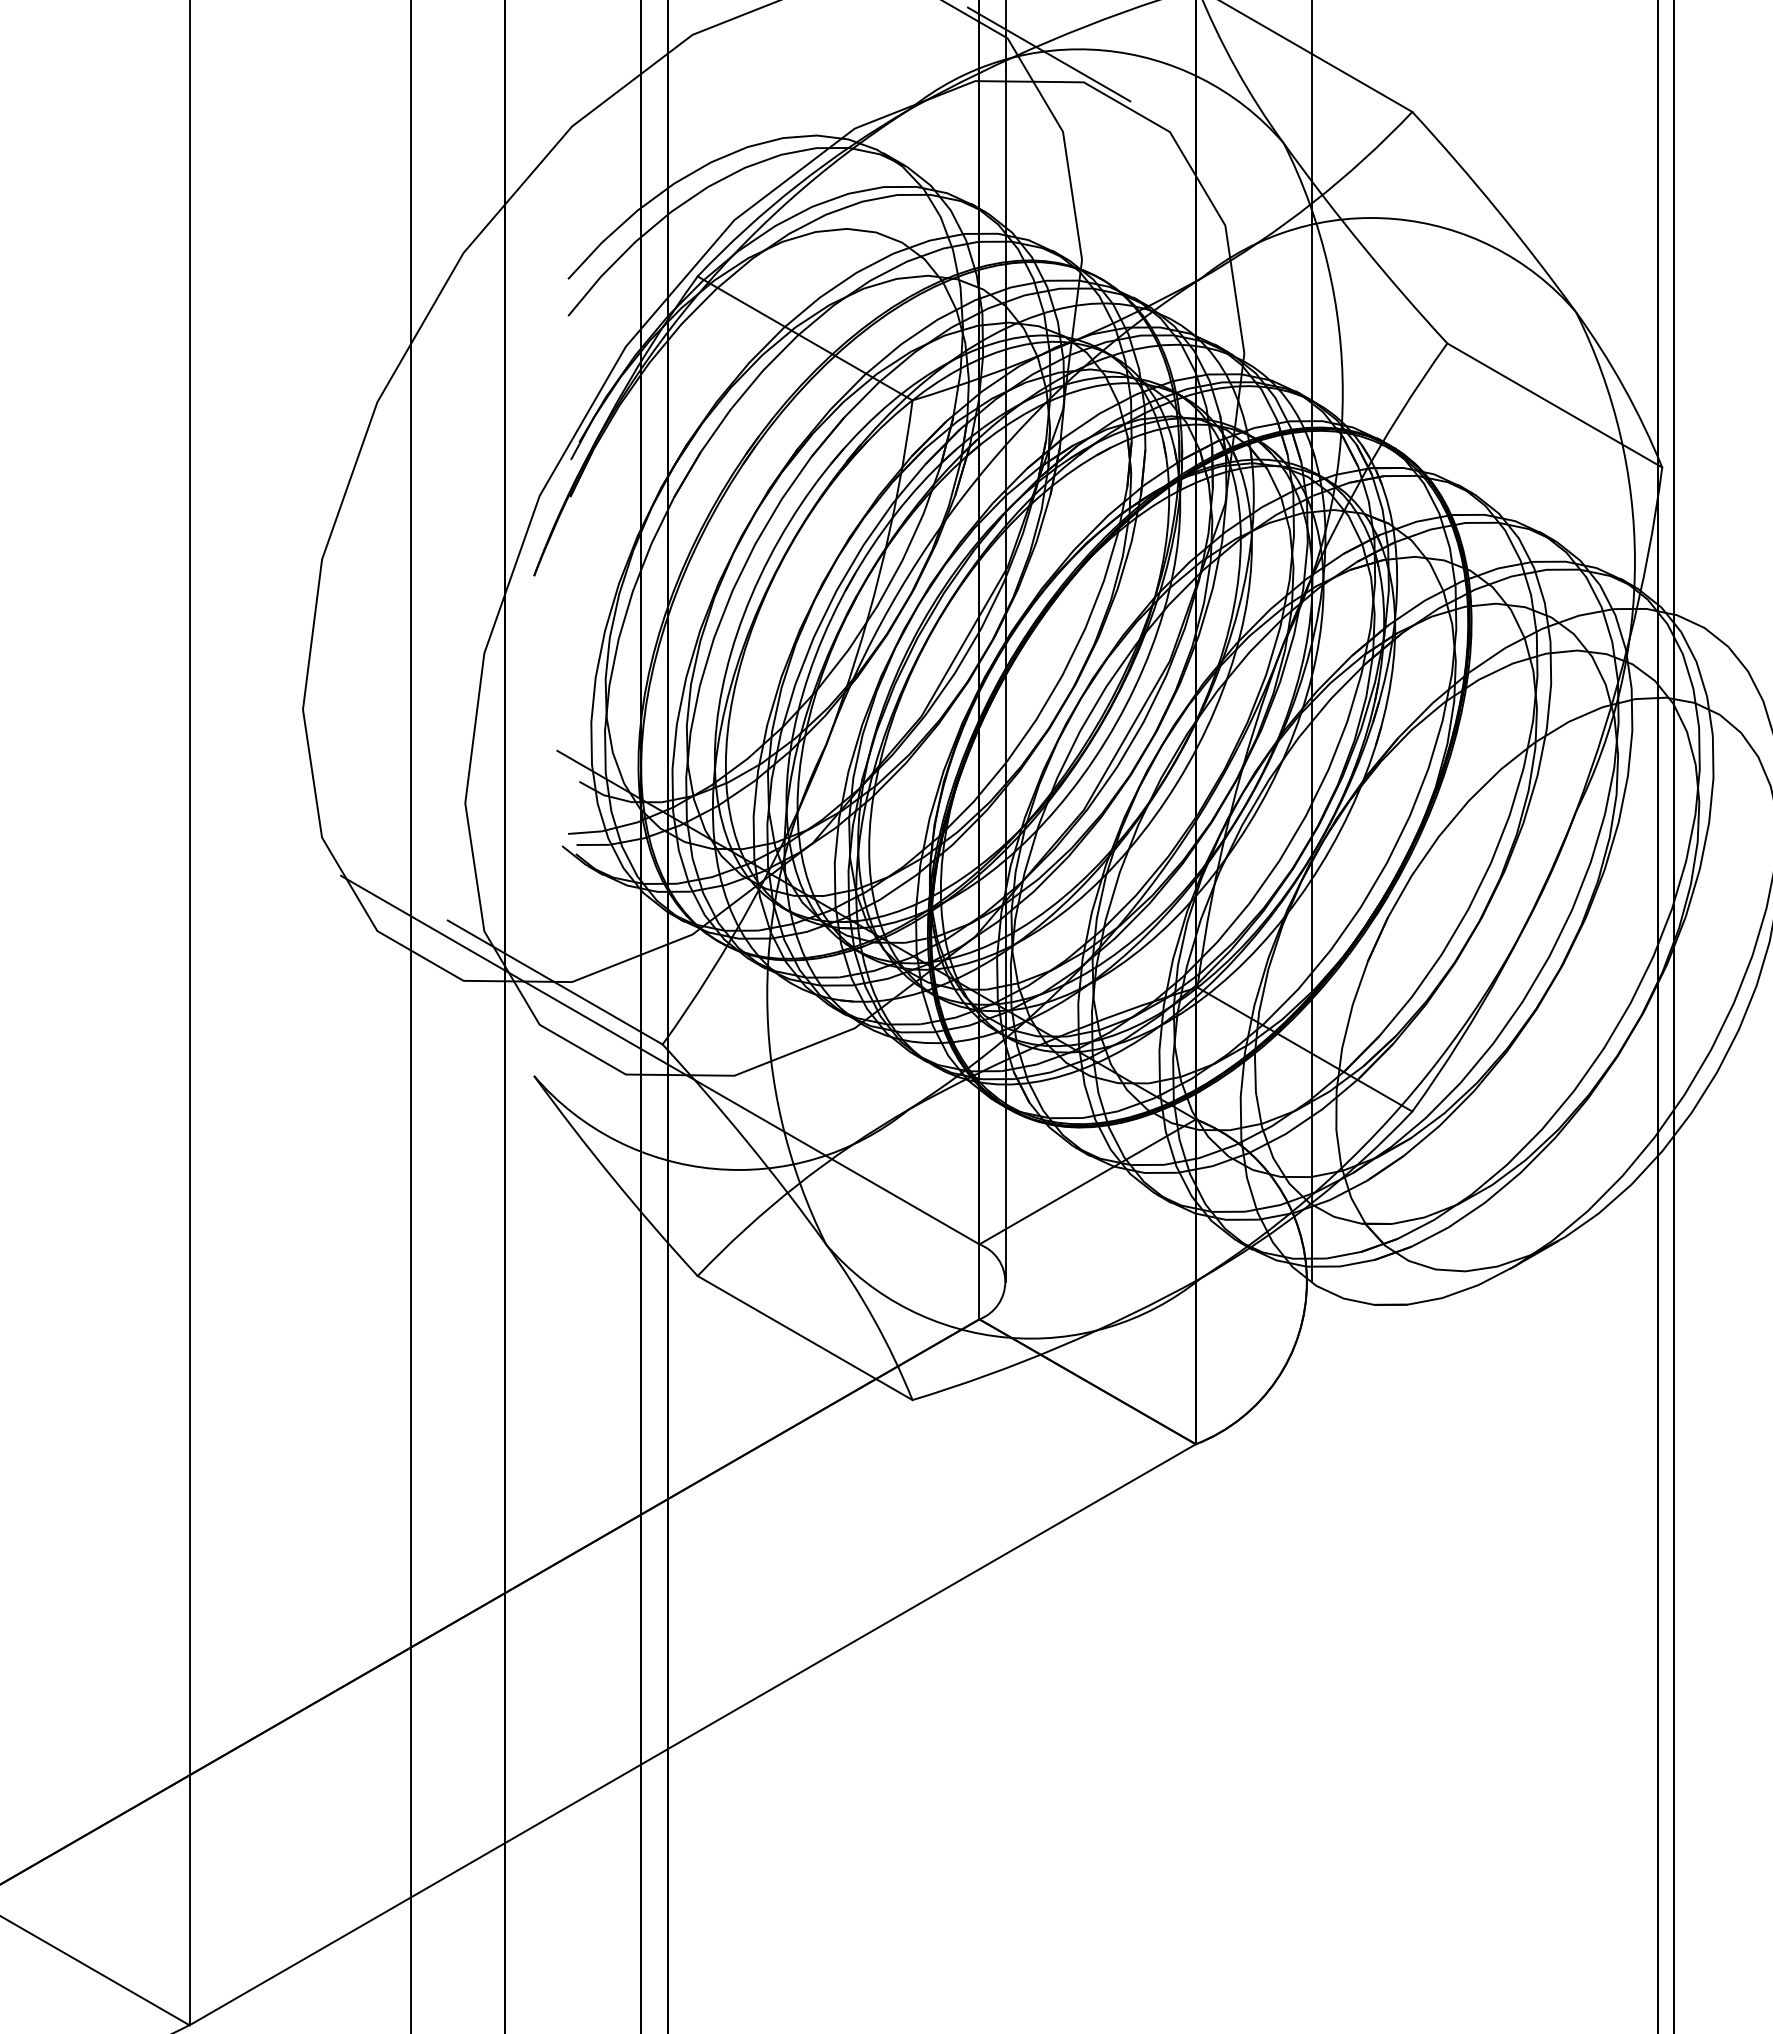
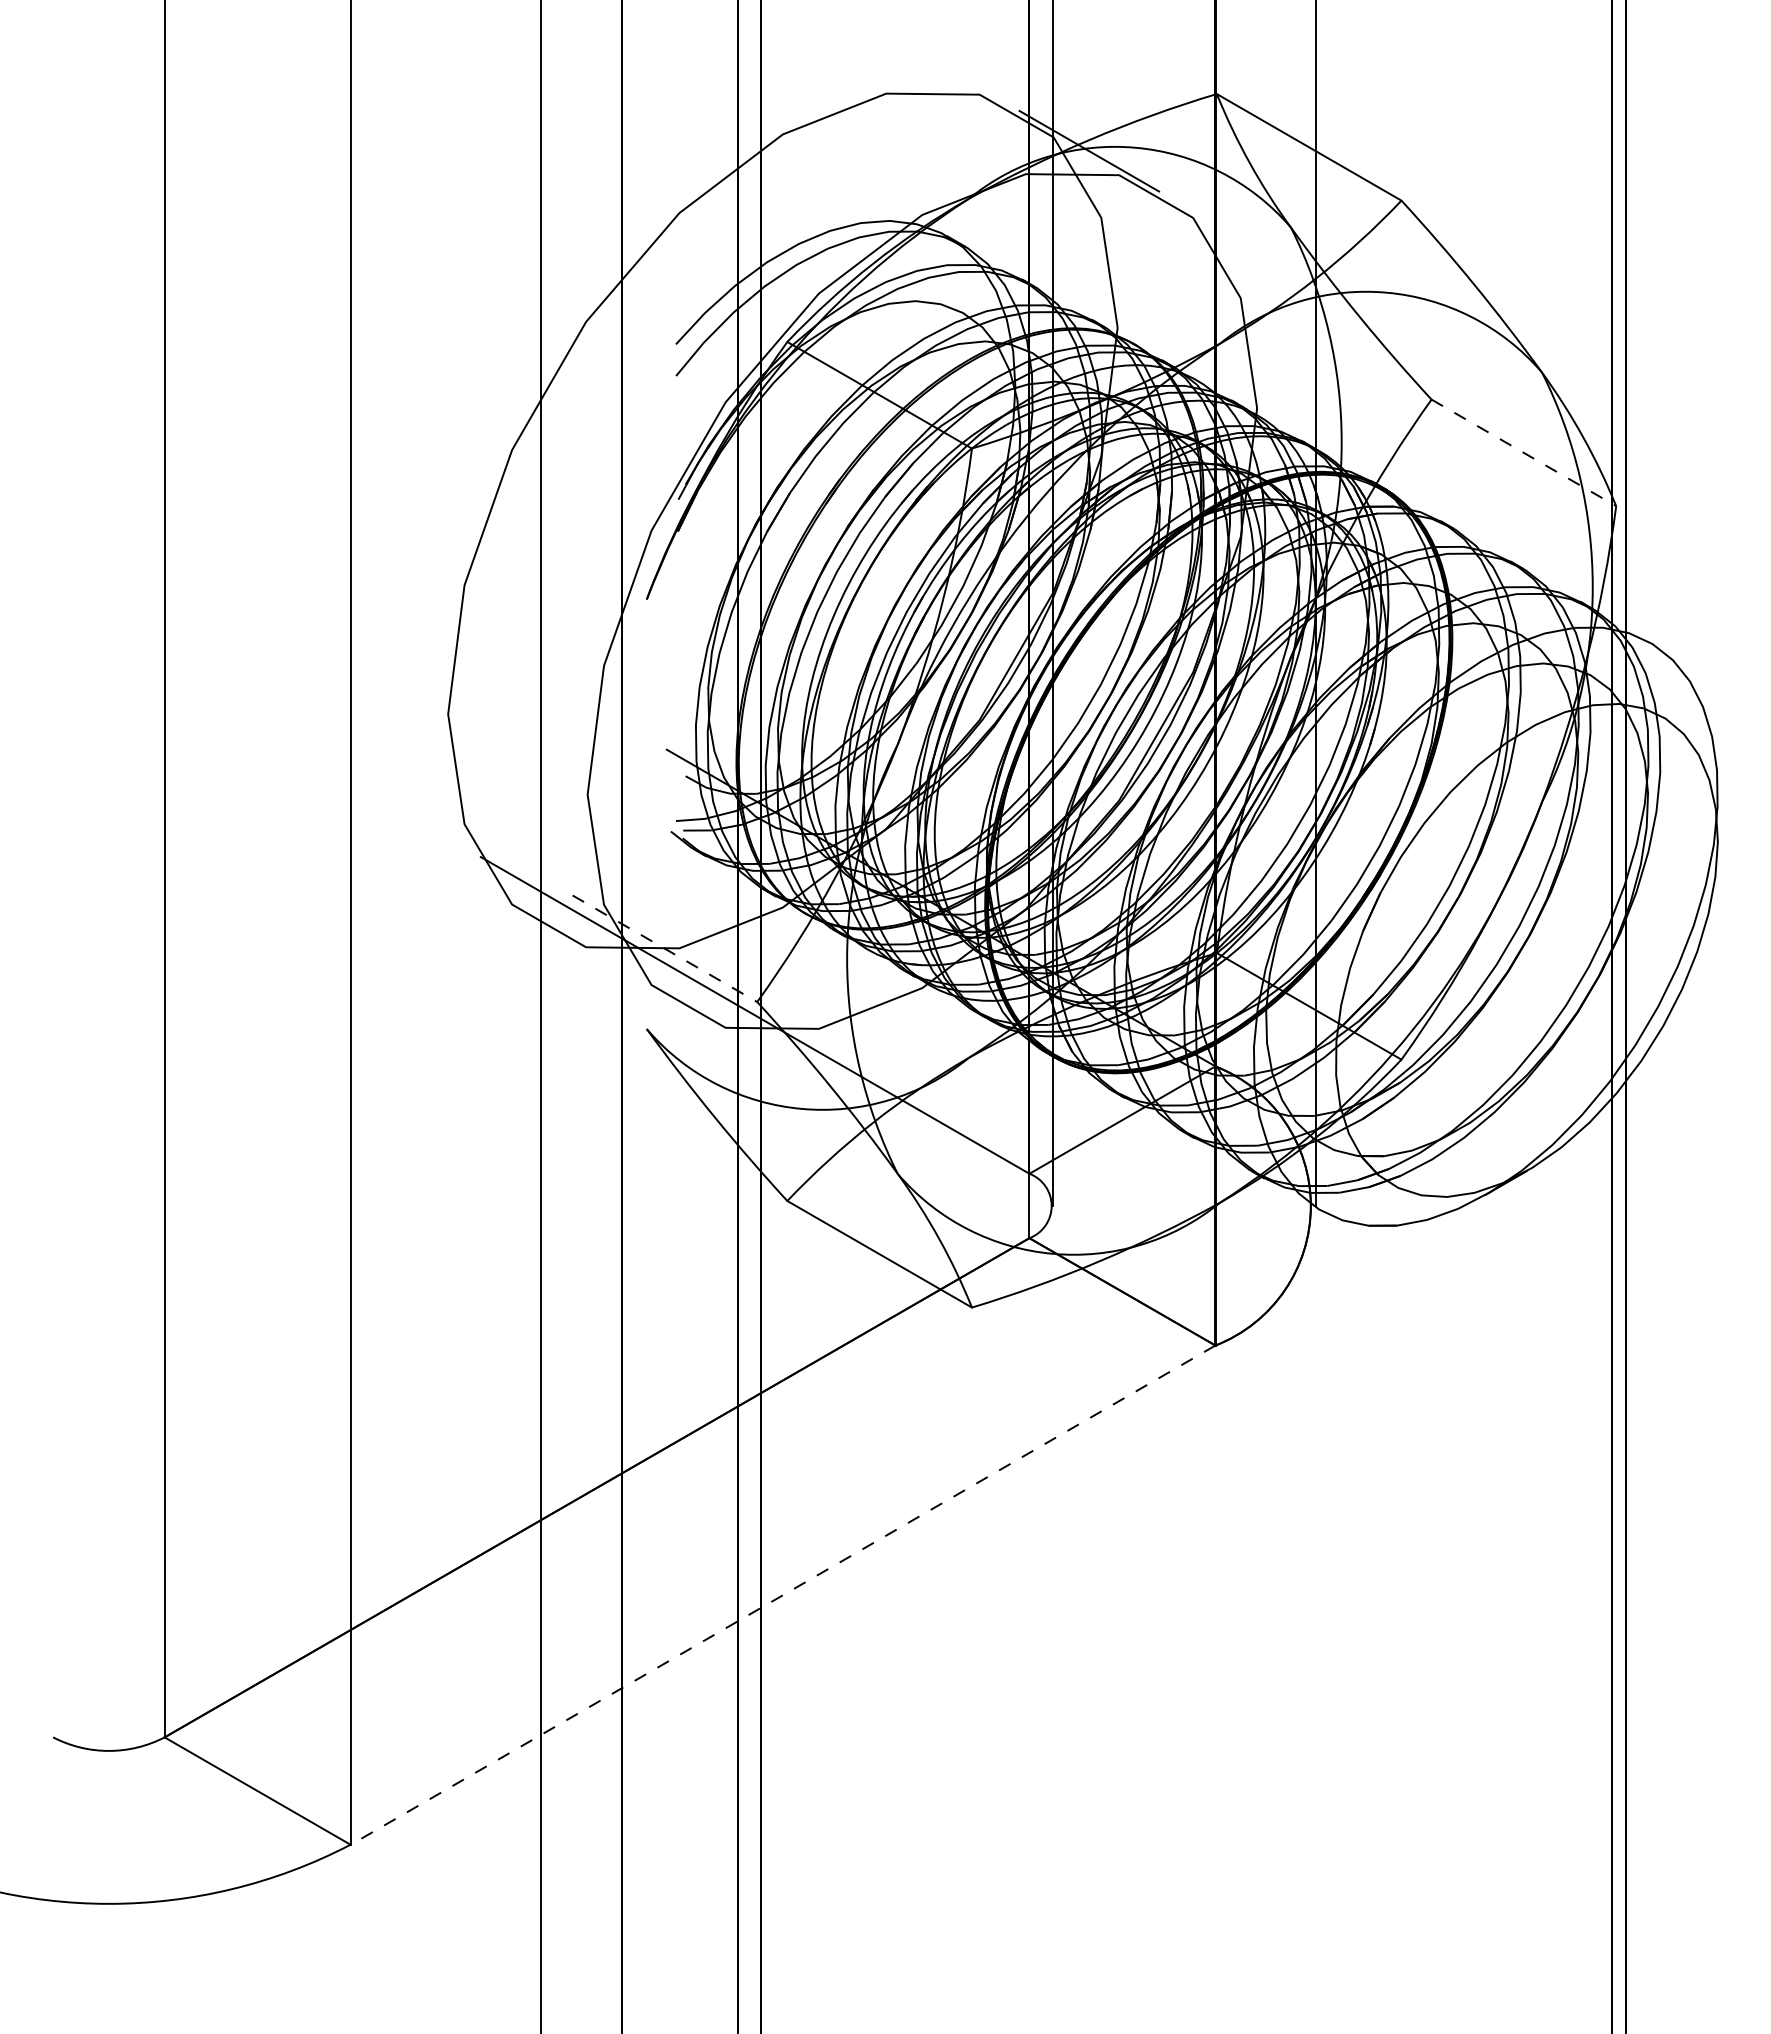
line: (1554, 405) -> (1523, 452), solid -> dashed
line: (554, 982) -> (664, 948), solid -> dashed
line: (692, 1735) -> (782, 1595), solid -> dashed

